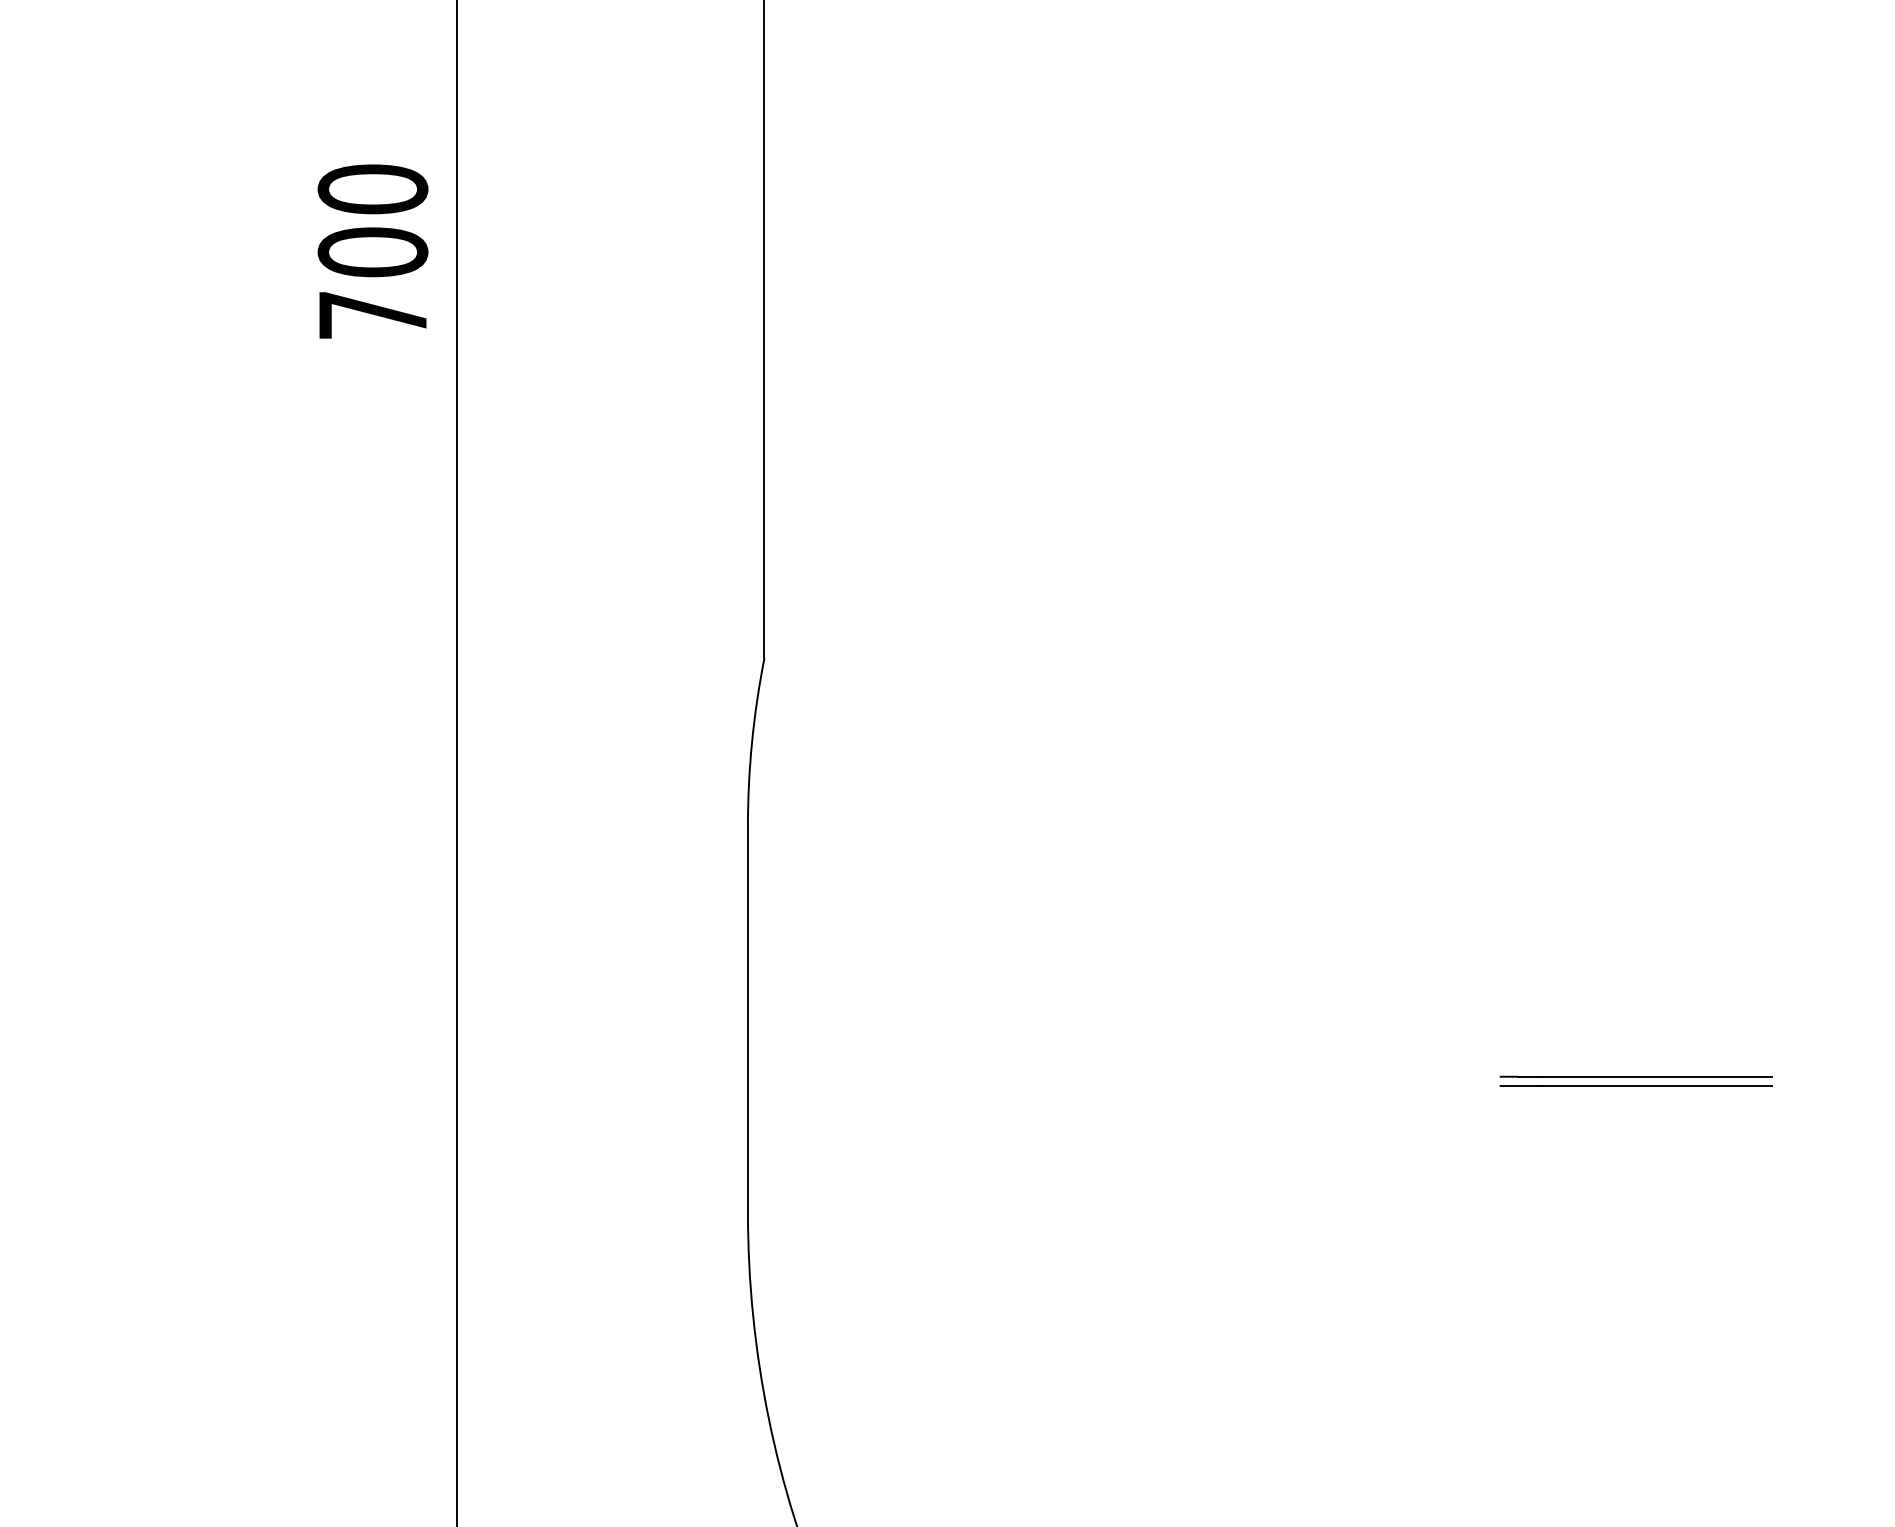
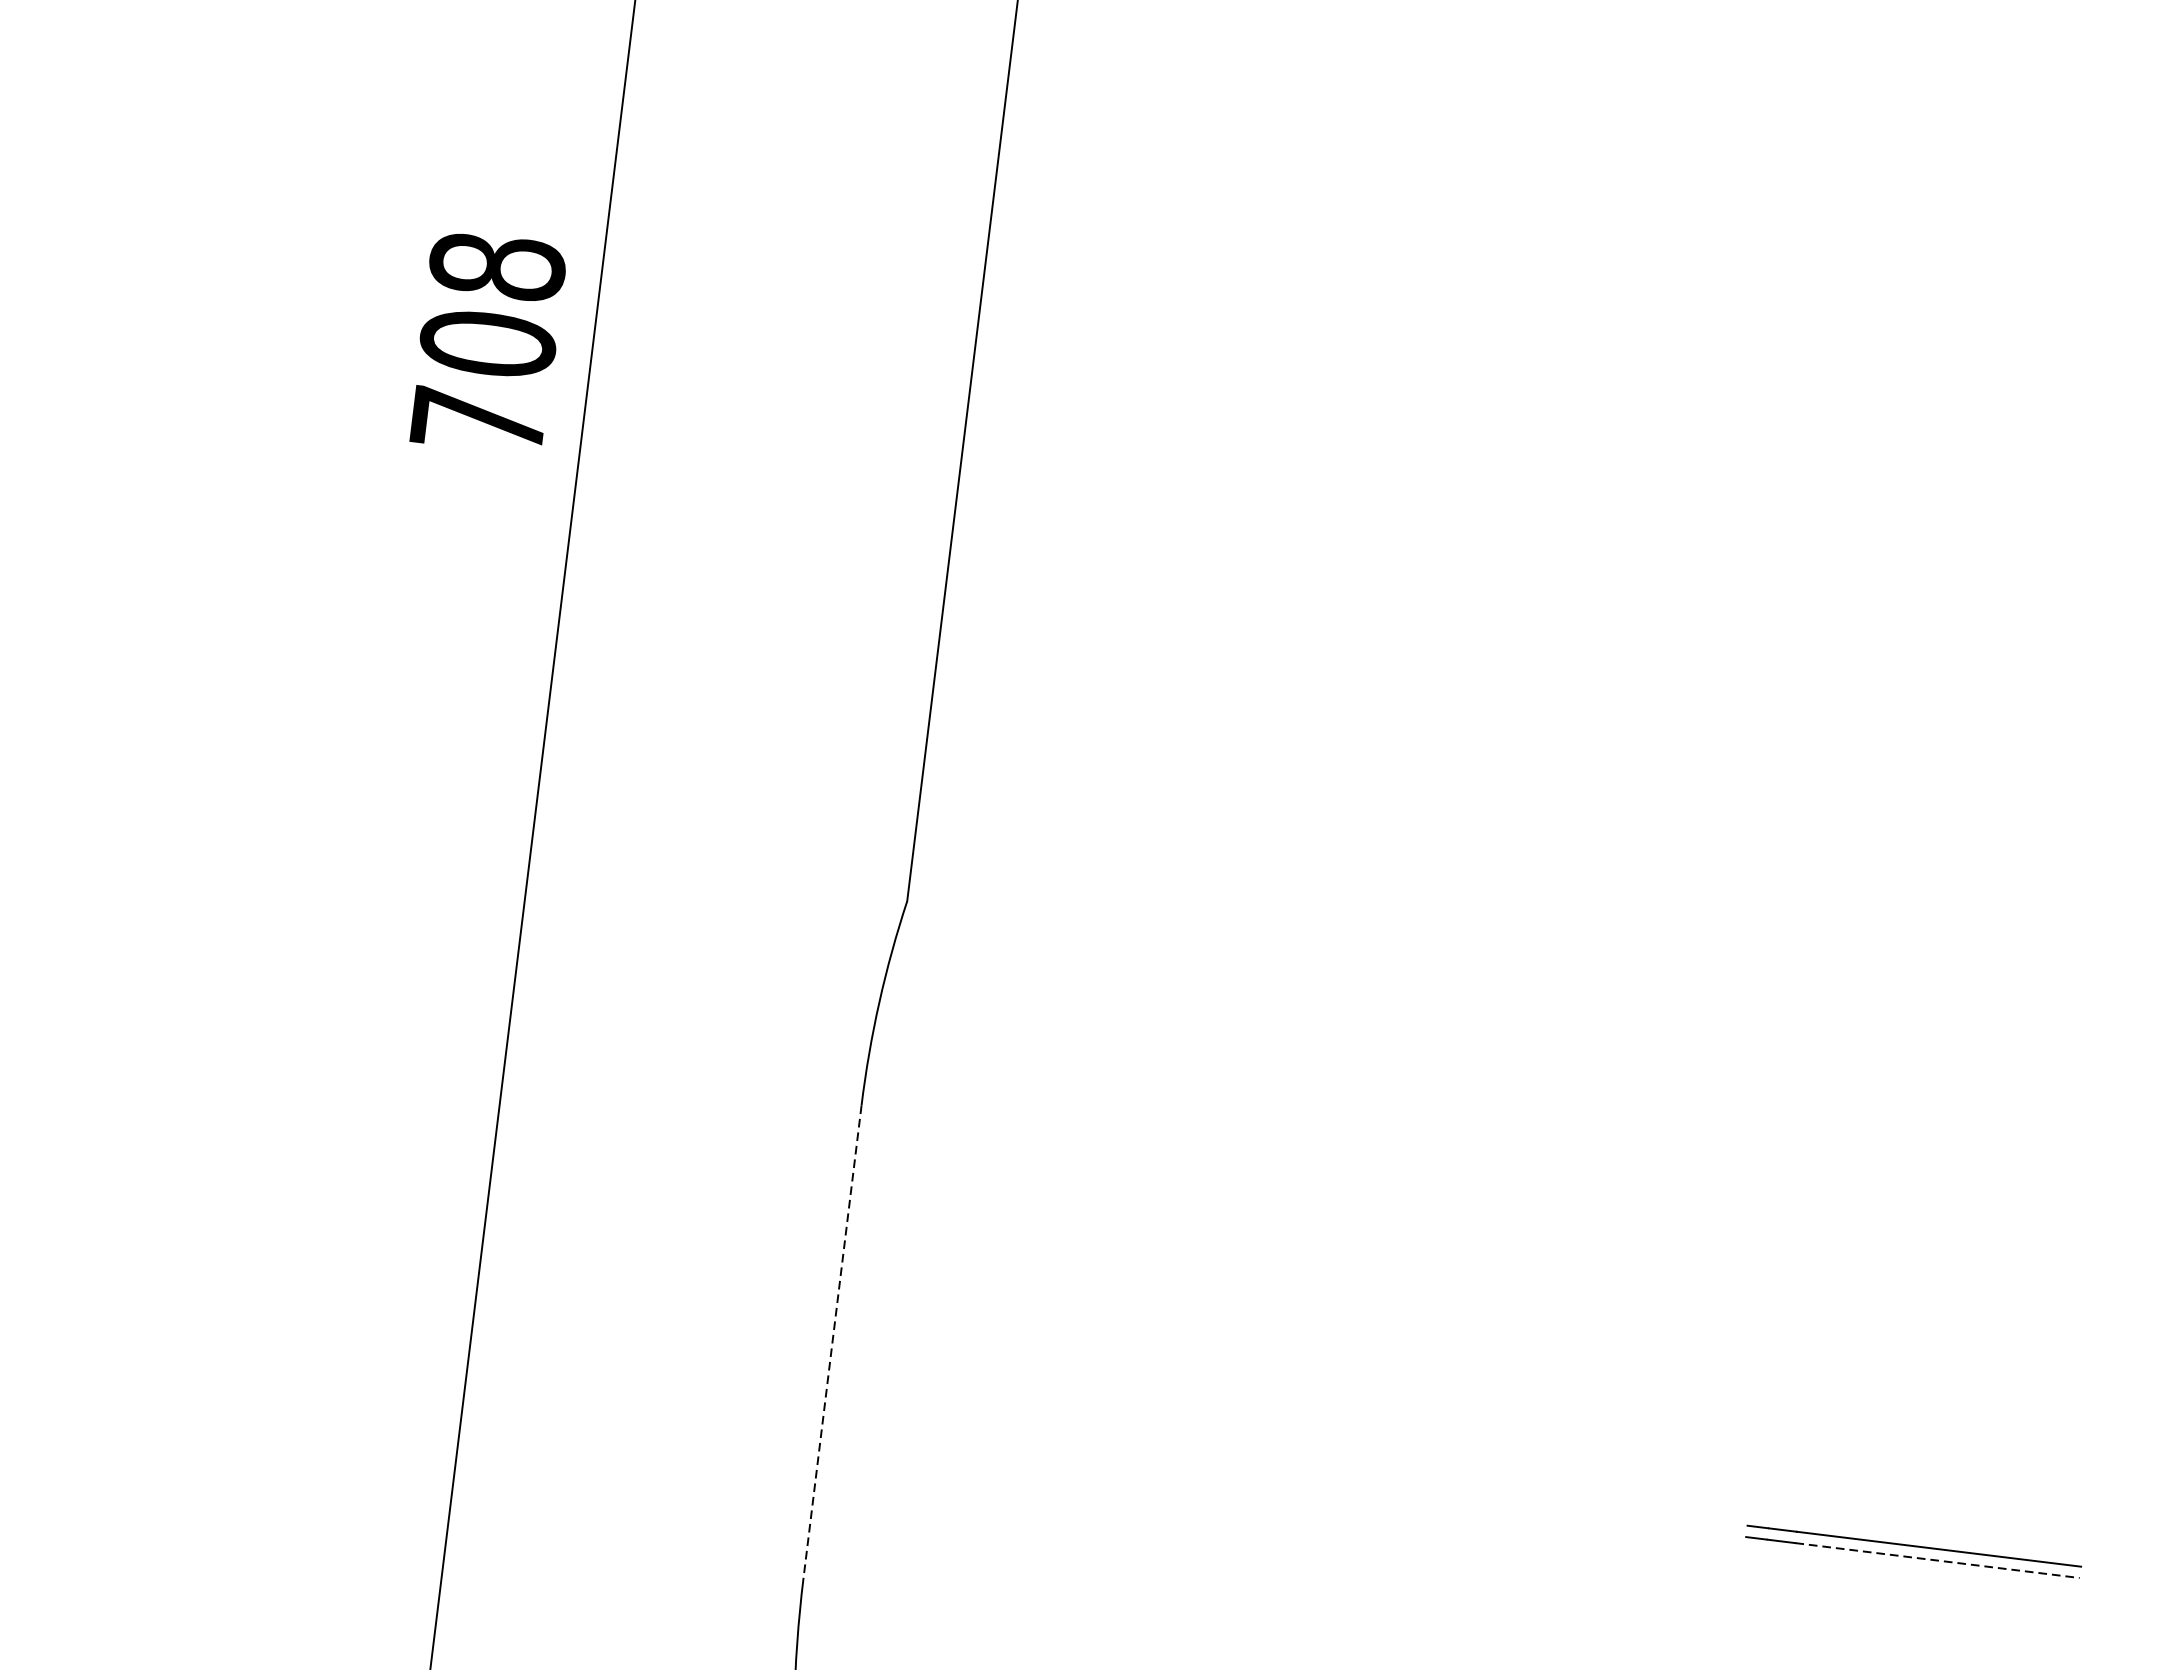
text: (373, 189) -> (498, 266), 700 -> 708
line: (747, 1019) -> (831, 1341), solid -> dashed
line: (1656, 1085) -> (1937, 1559), solid -> dashed

